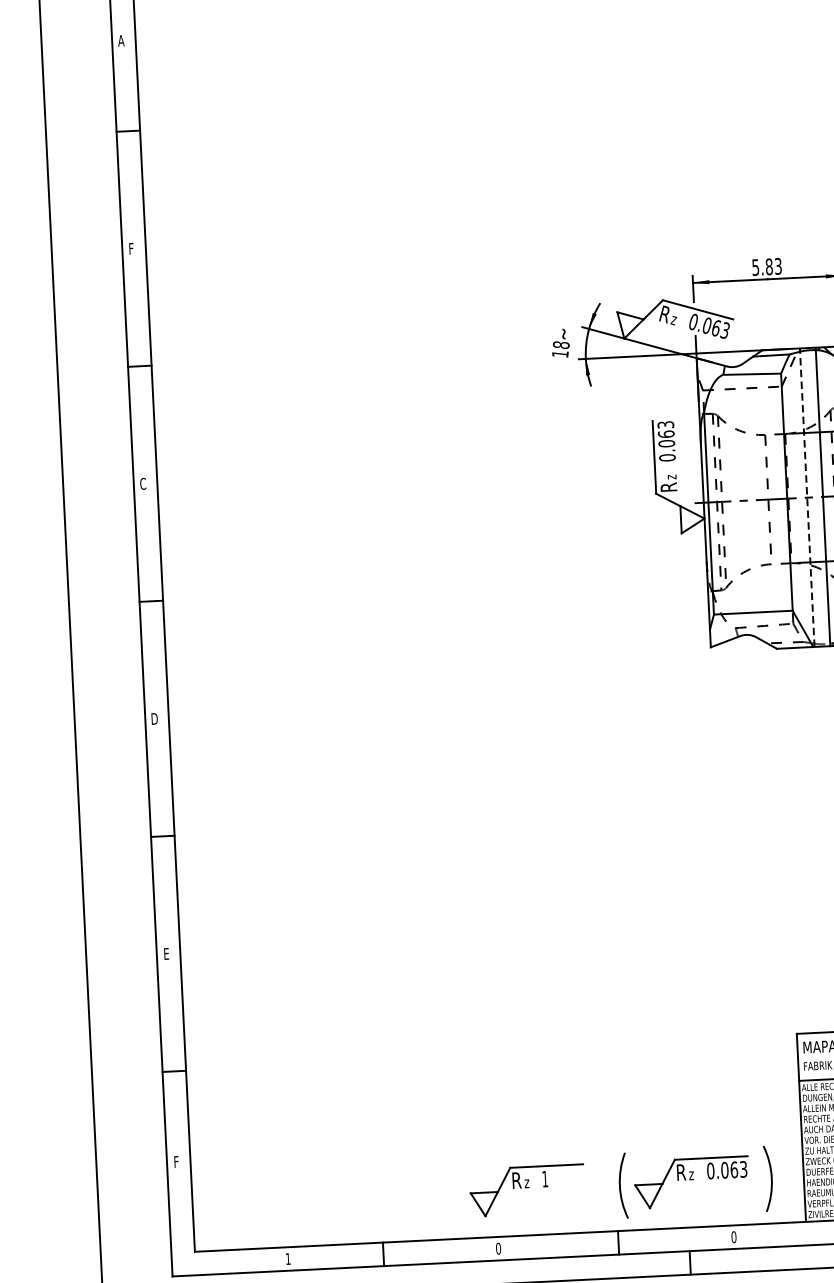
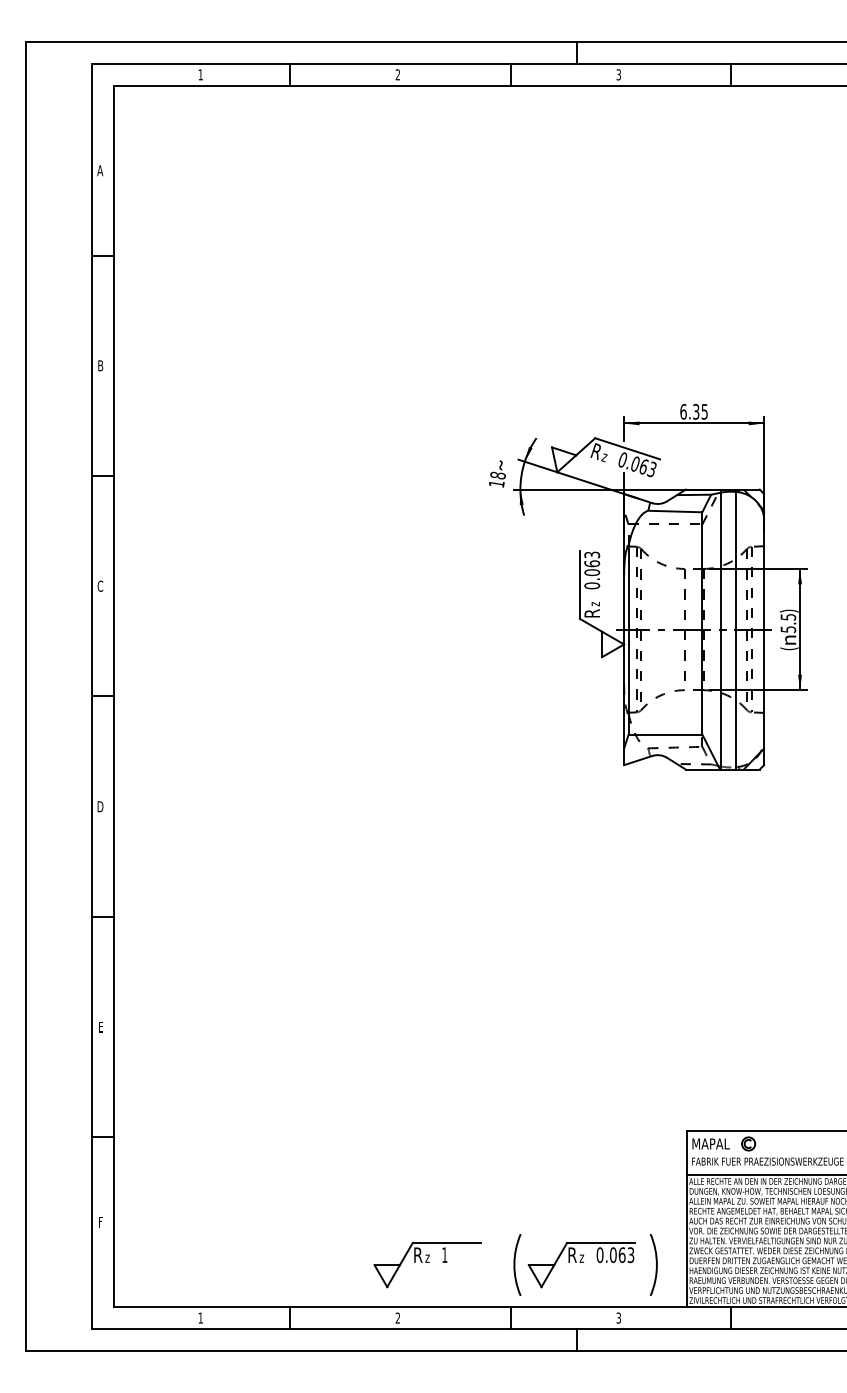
text: (131, 248) -> (100, 365), F -> B
text: (766, 266) -> (693, 411), 5.83 -> 6.35
line: (807, 498) -> (721, 630), dashed -> solid
text: (733, 1236) -> (618, 1317), 0 -> 3
text: (497, 1248) -> (397, 1317), 0 -> 2

